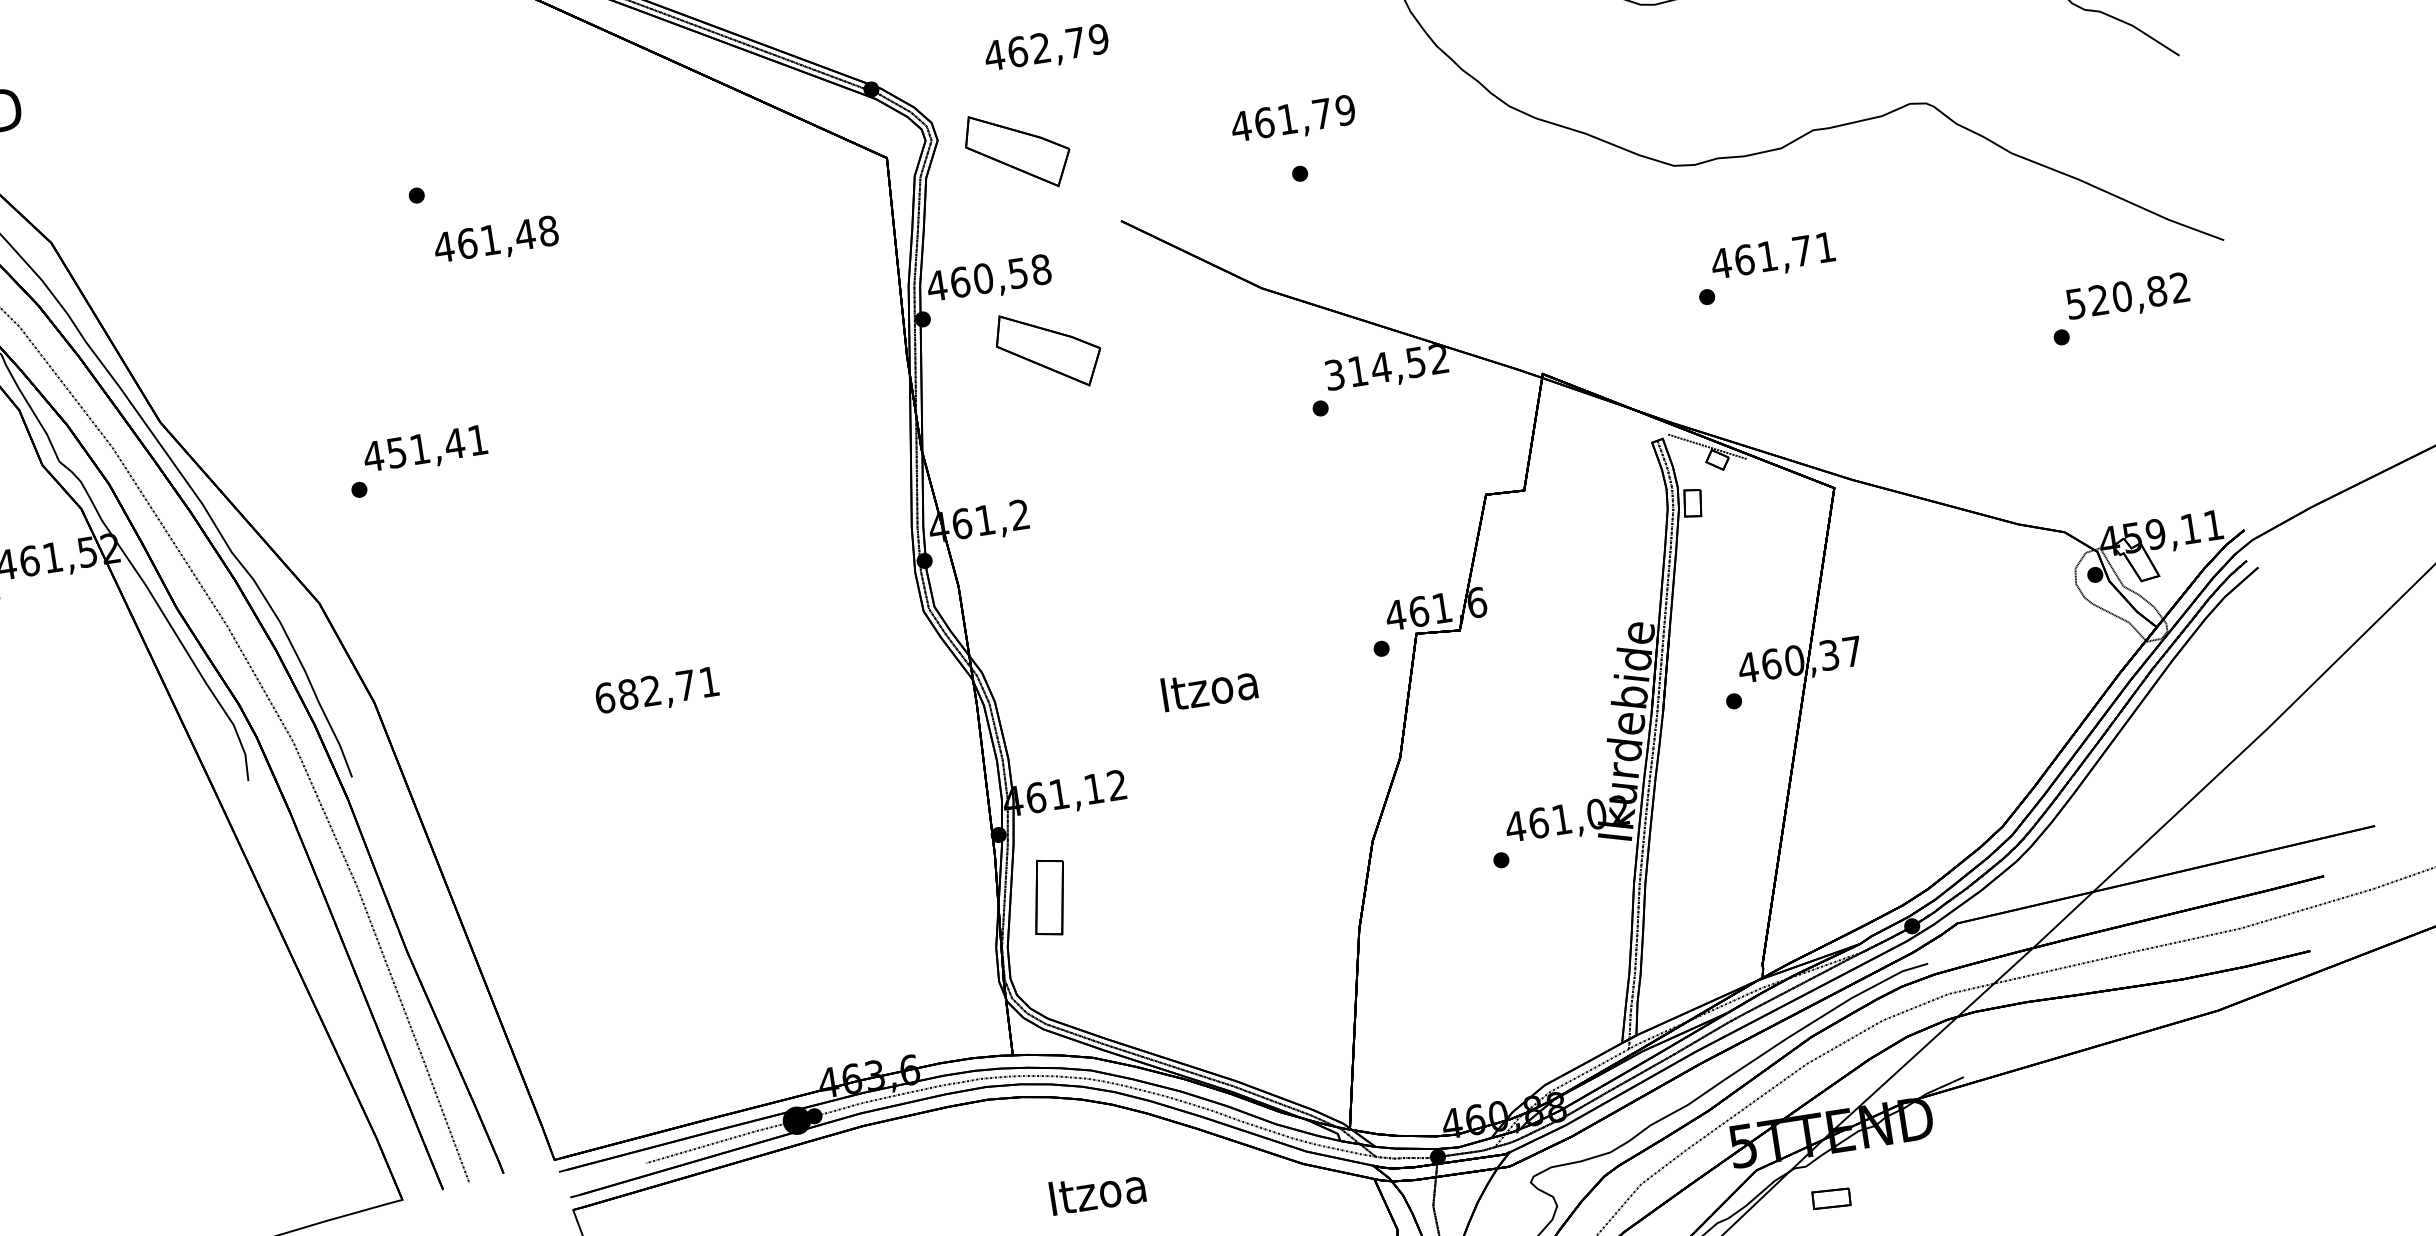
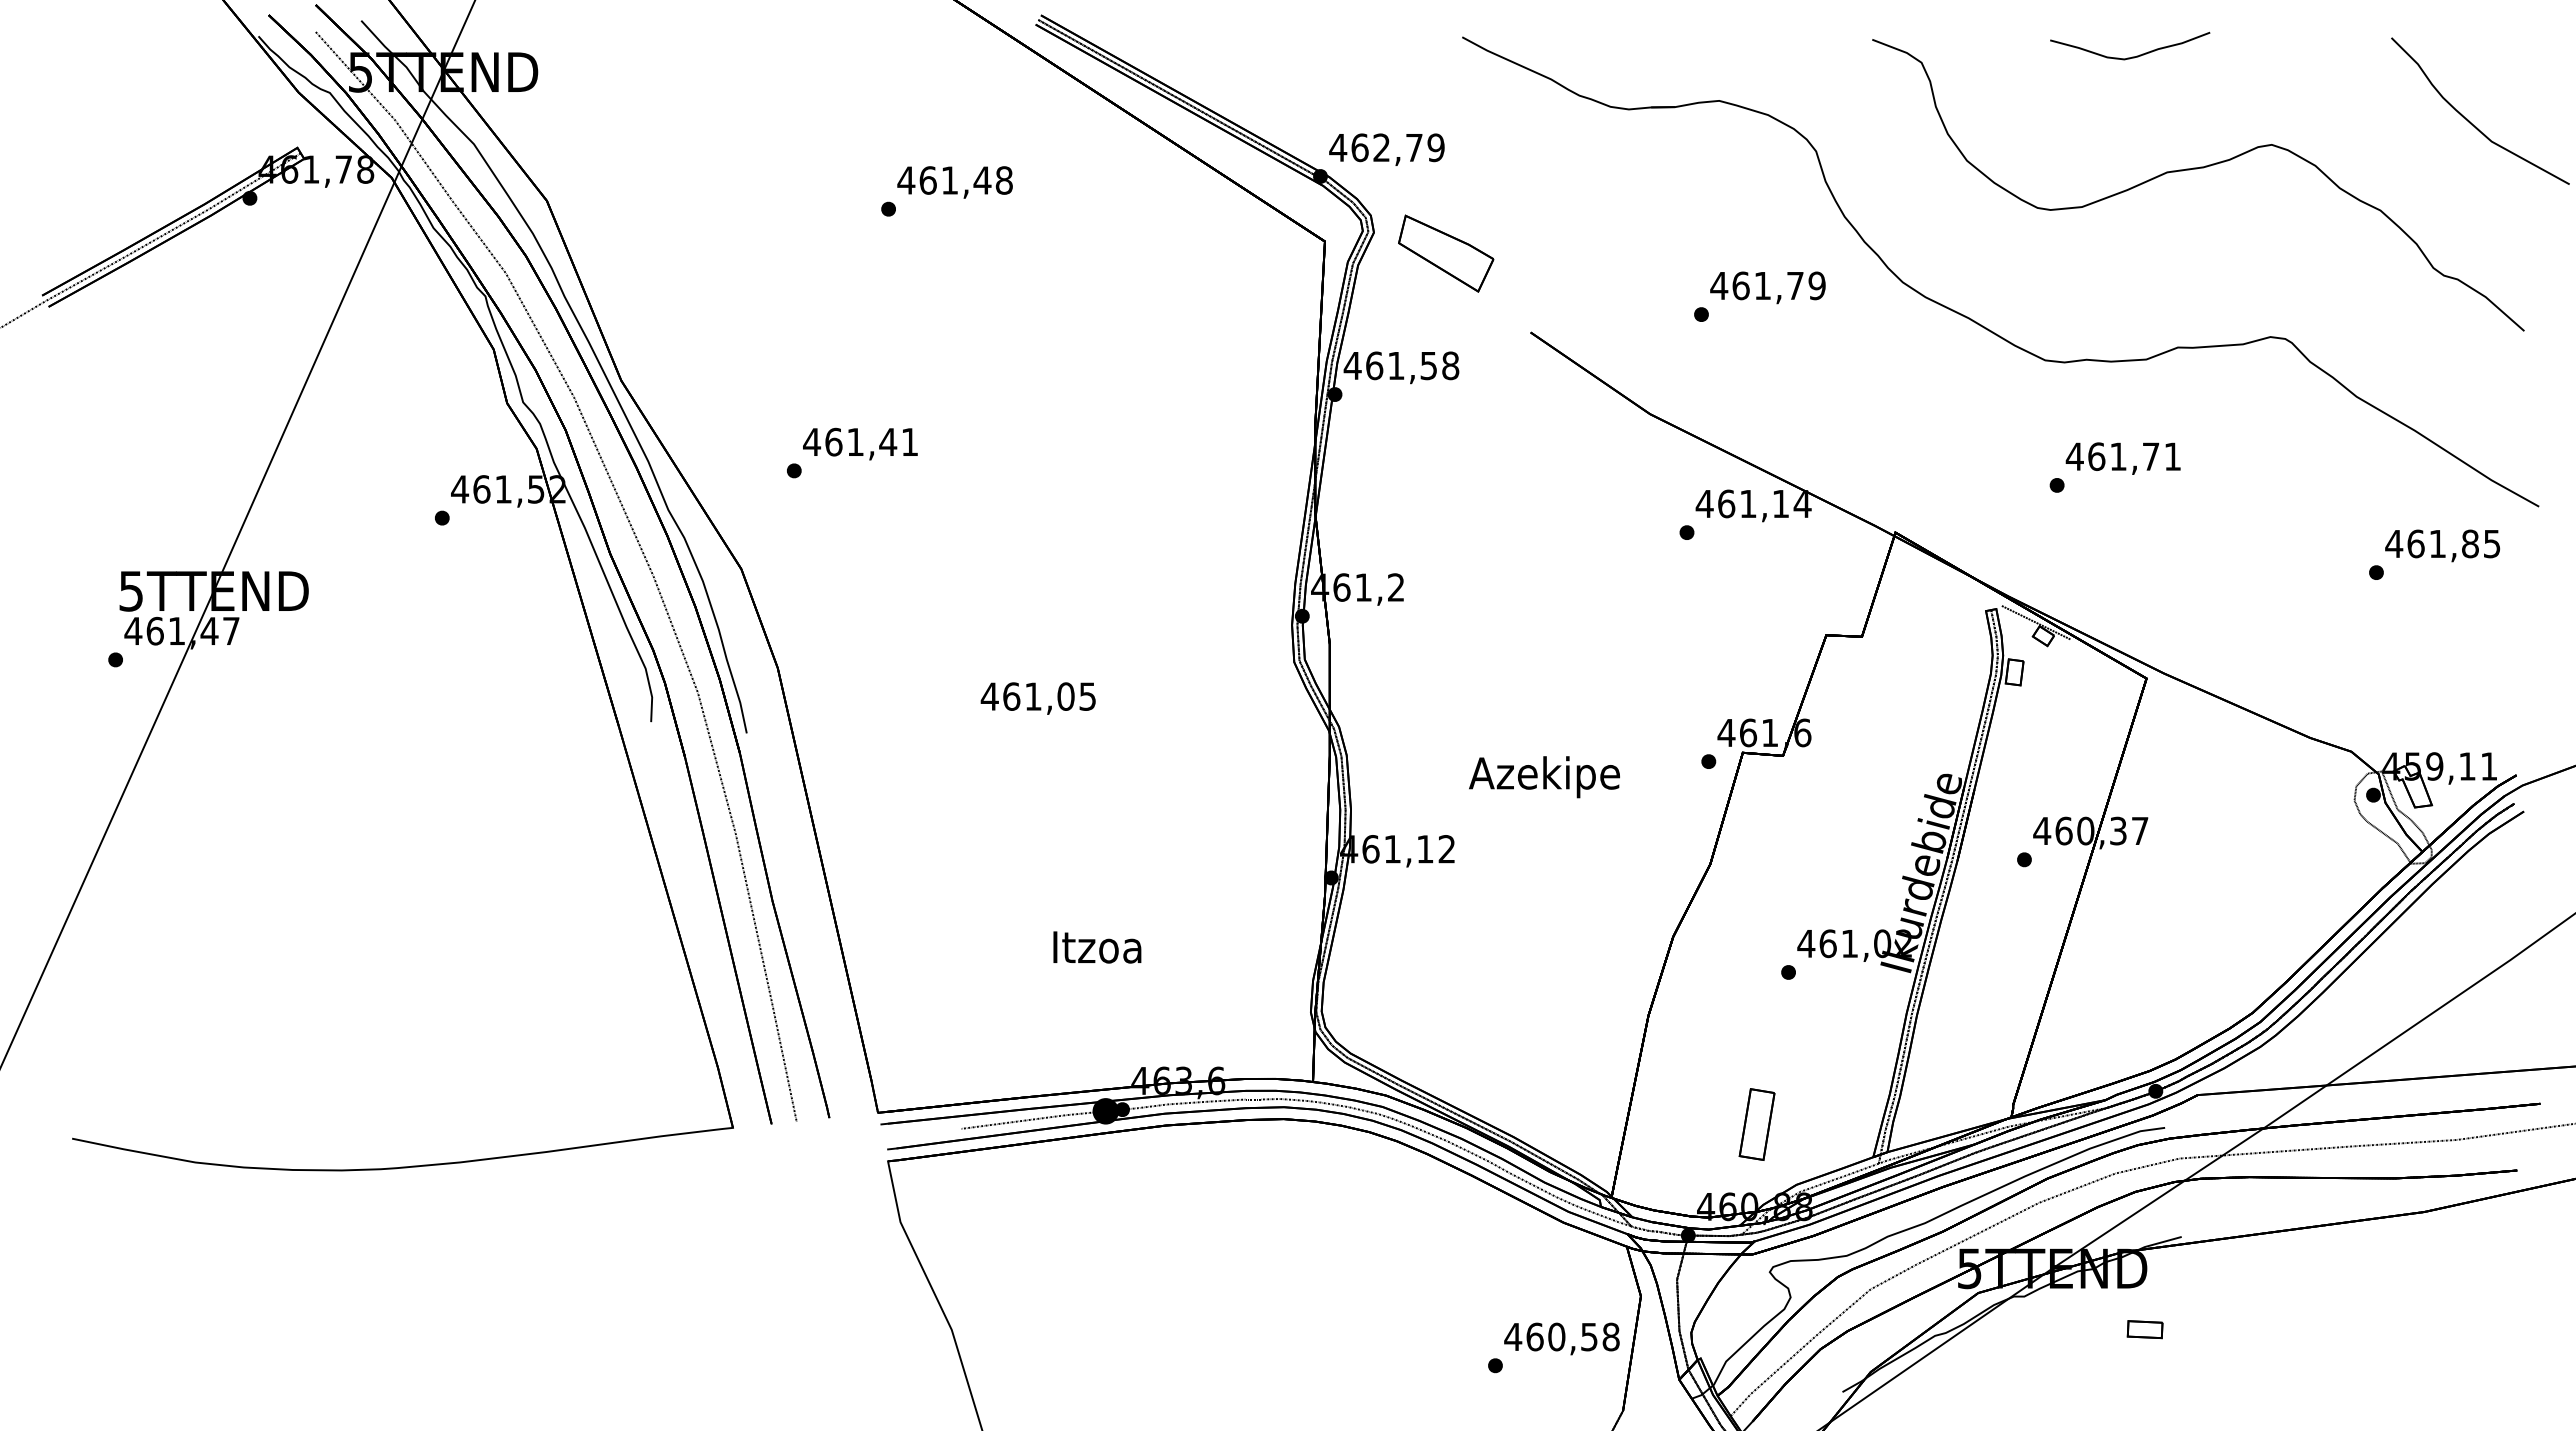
text: (1046, 49) -> (1386, 149), moved
text: (1292, 120) -> (1767, 287), moved
text: (495, 241) -> (954, 182), moved
text: (982, 278) -> (1395, 365), 460,58 -> 461,58
text: (2127, 295) -> (2442, 543), 520,82 -> 461,85
part: (1049, 349) -> (1446, 440), removed
text: (1386, 366) -> (1753, 503), 314,52 -> 461,14
text: (396, 452) -> (833, 441), 451,41 -> 461,41
text: (655, 690) -> (1037, 696), 682,71 -> 461,05
text: (1209, 692) -> (1544, 777), Itzoa -> Azekipe
part: (1048, 897) -> (1756, 1124), moved
text: (1097, 1192) -> (1097, 947), moved
part: (1830, 1198) -> (2144, 1329), moved

